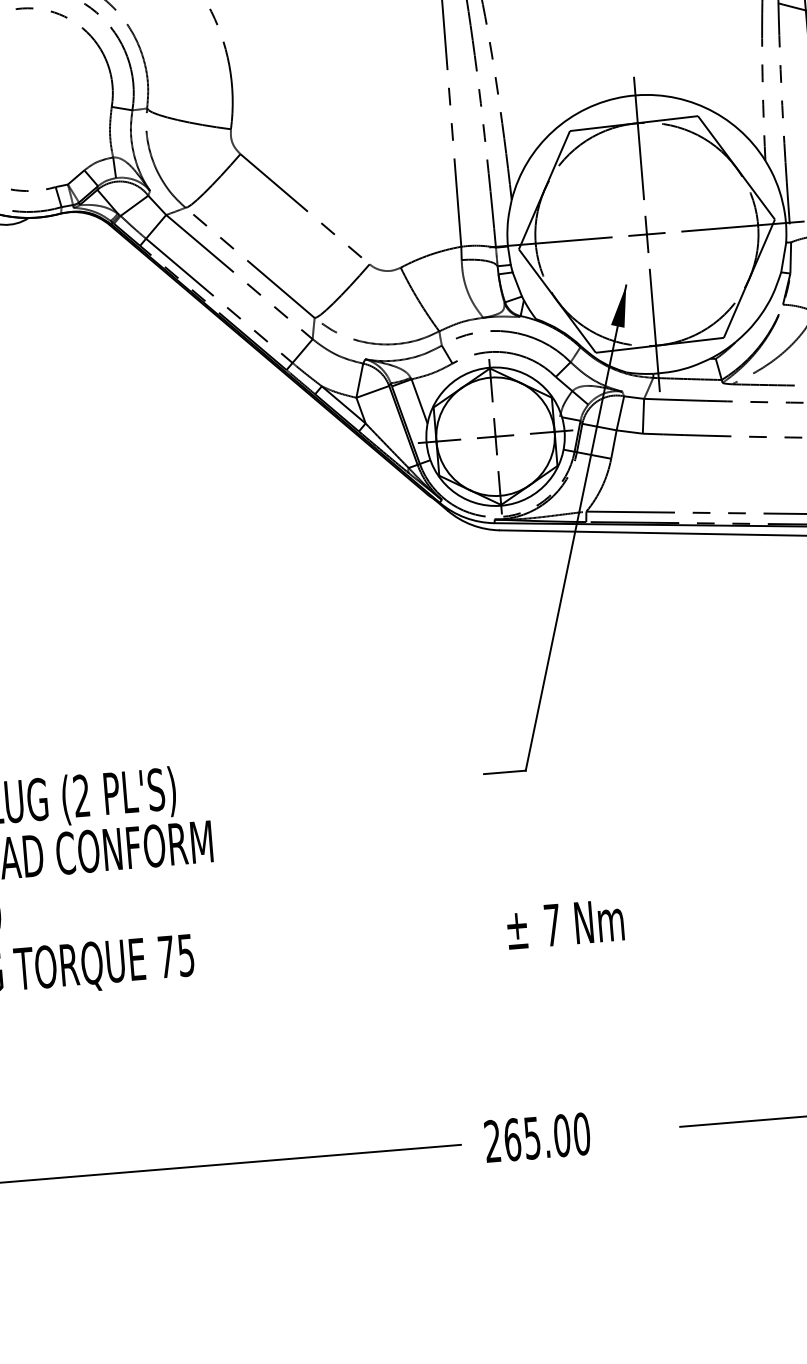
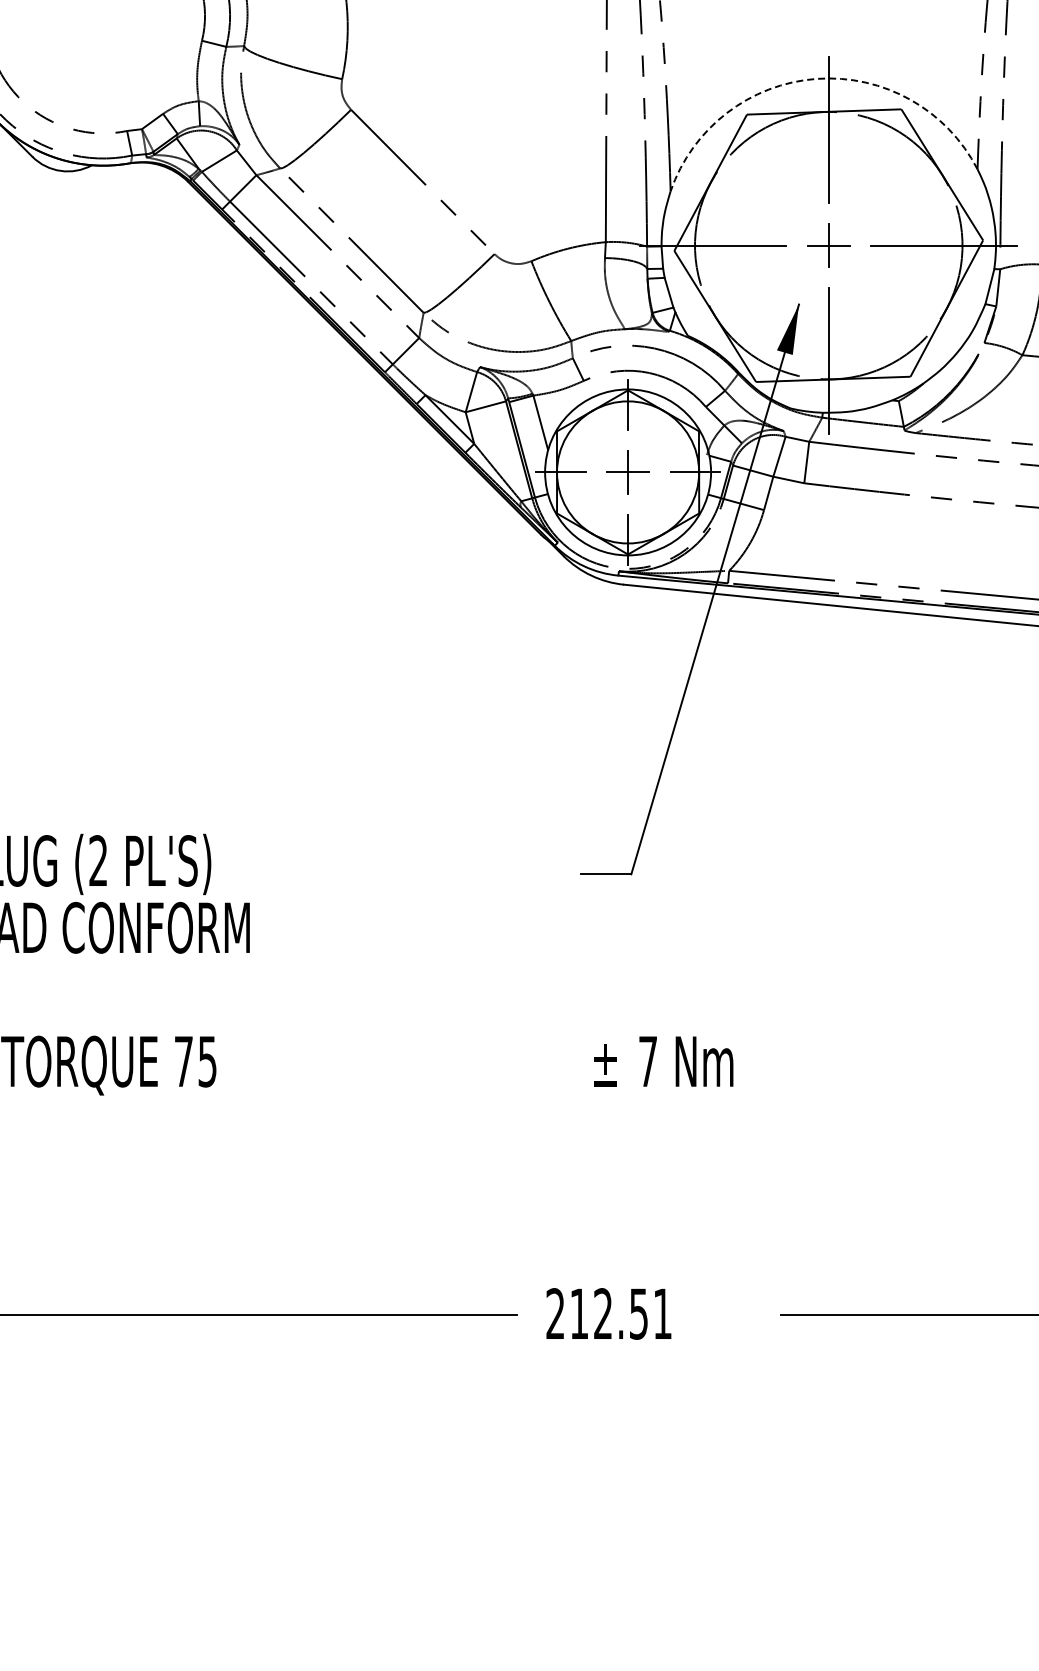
arc: (625, 96) -> (816, 78), solid -> dashed
text: (547, 1136) -> (621, 1313), 265.00 -> 212.51

